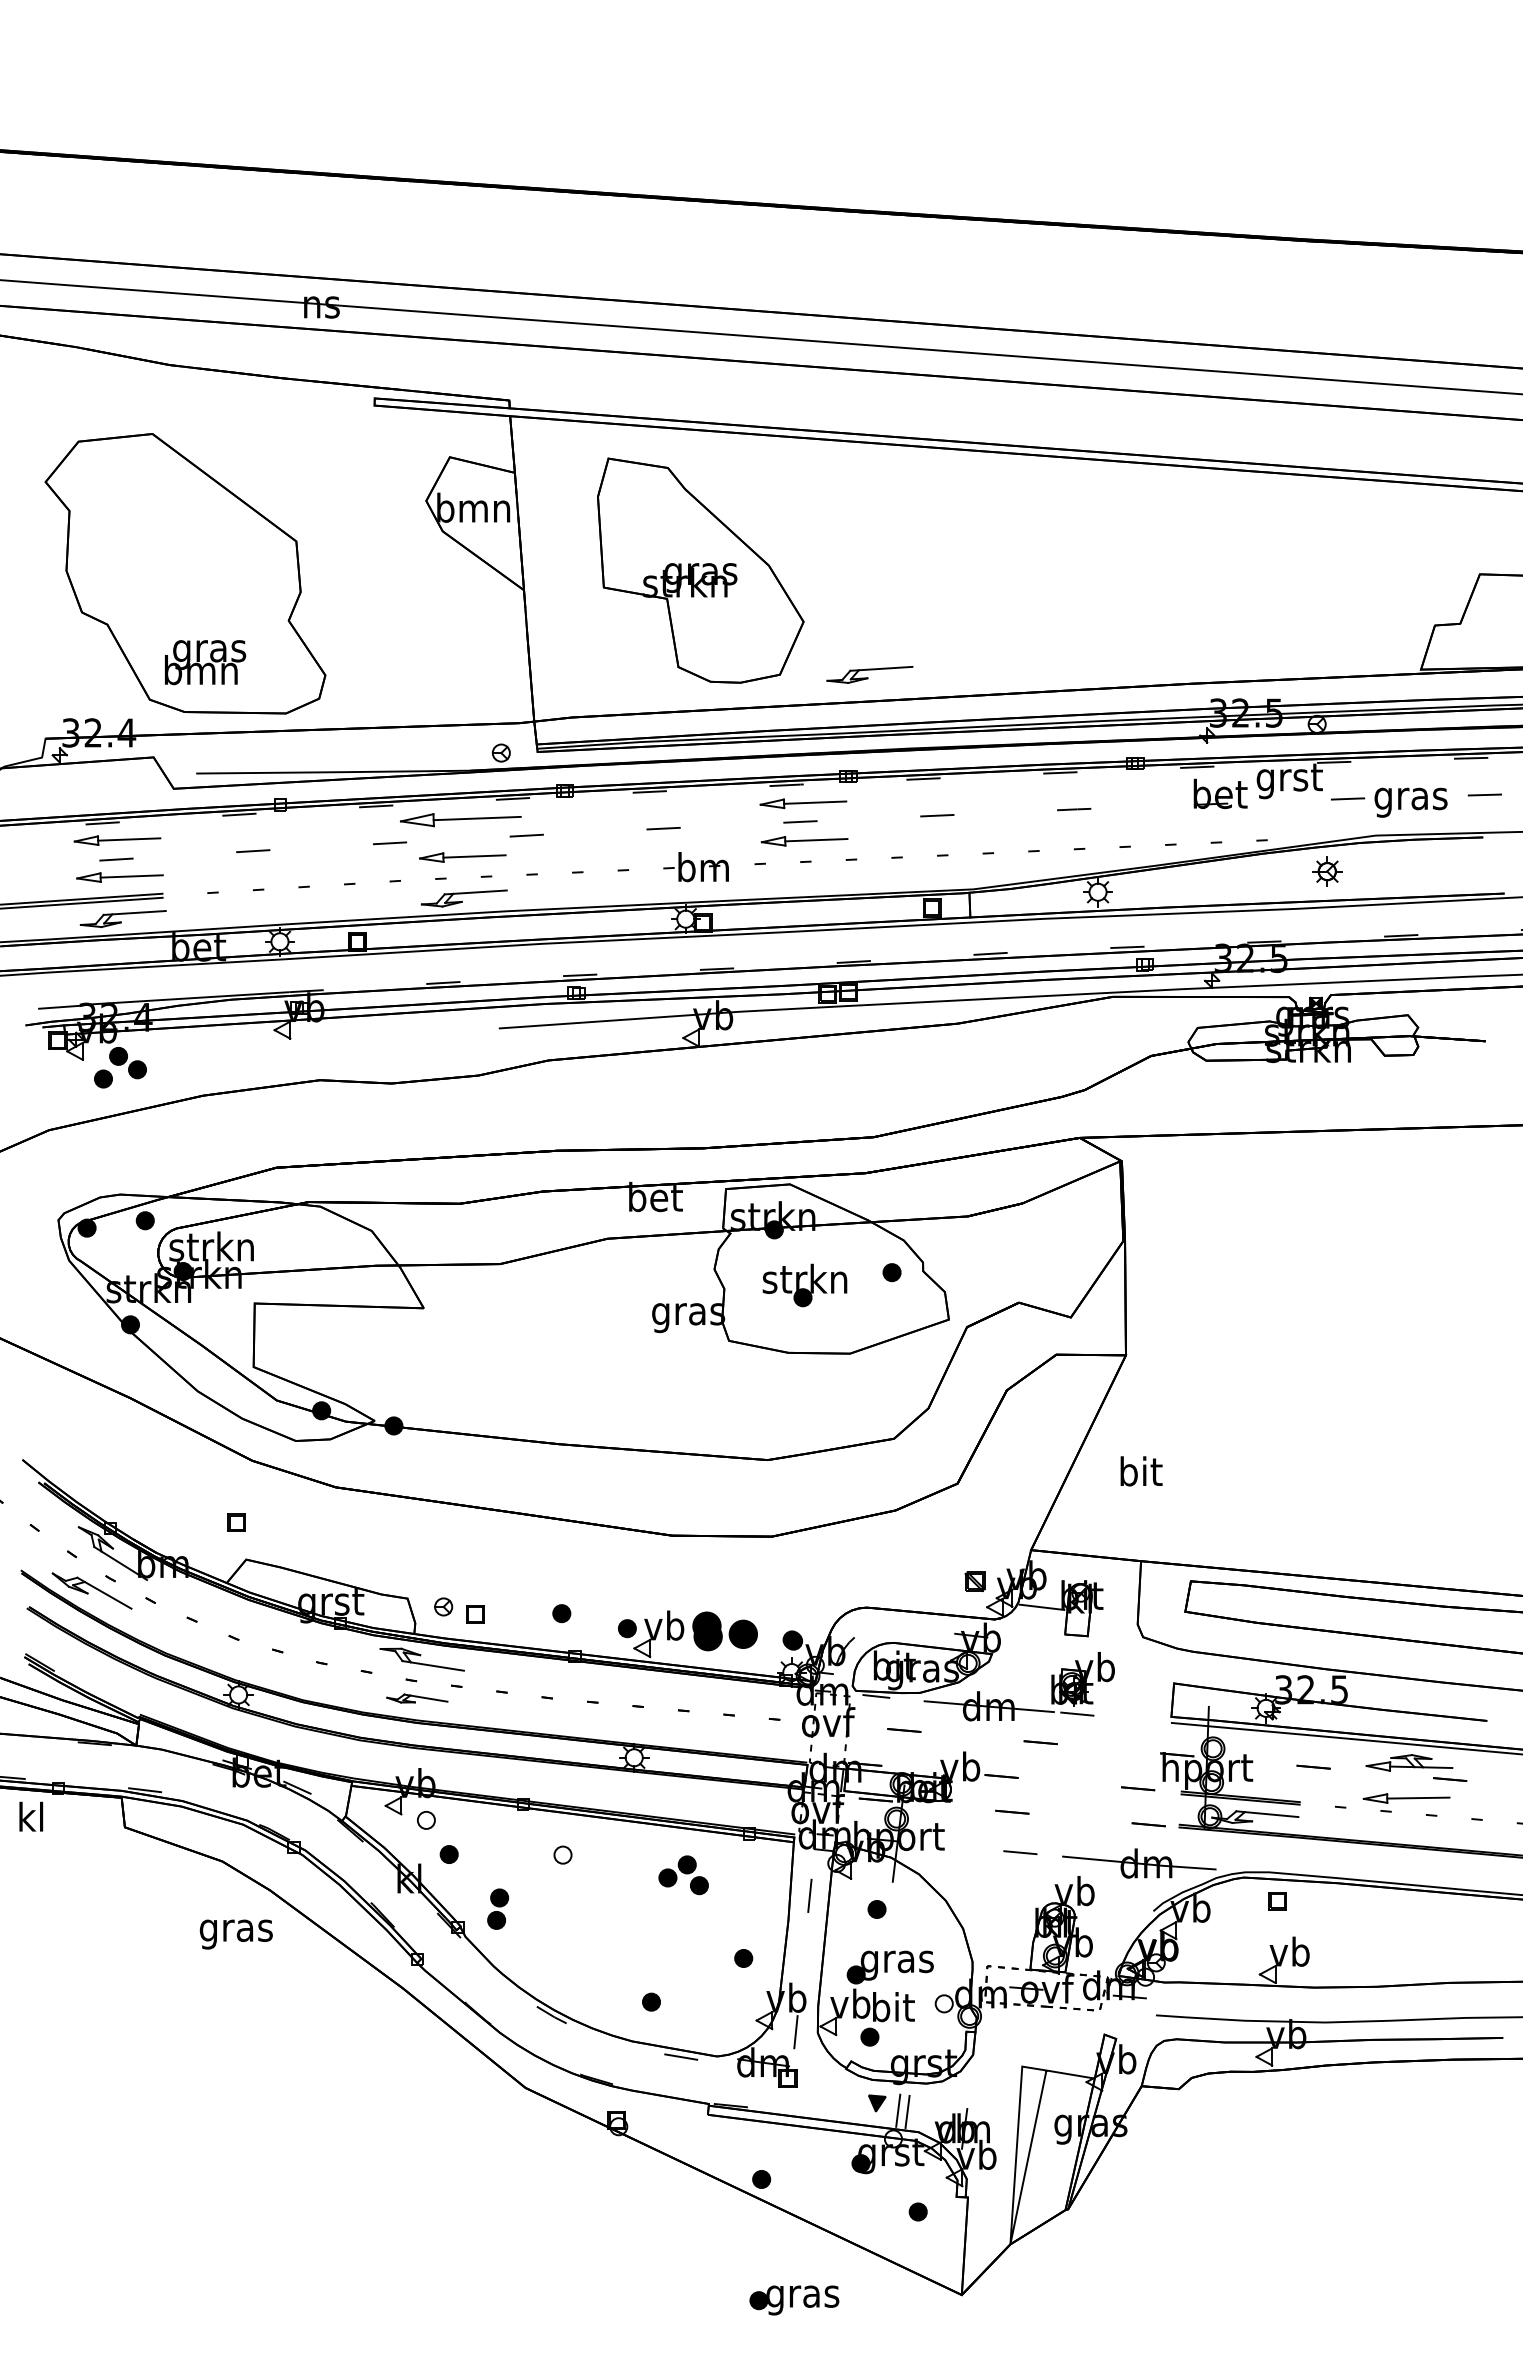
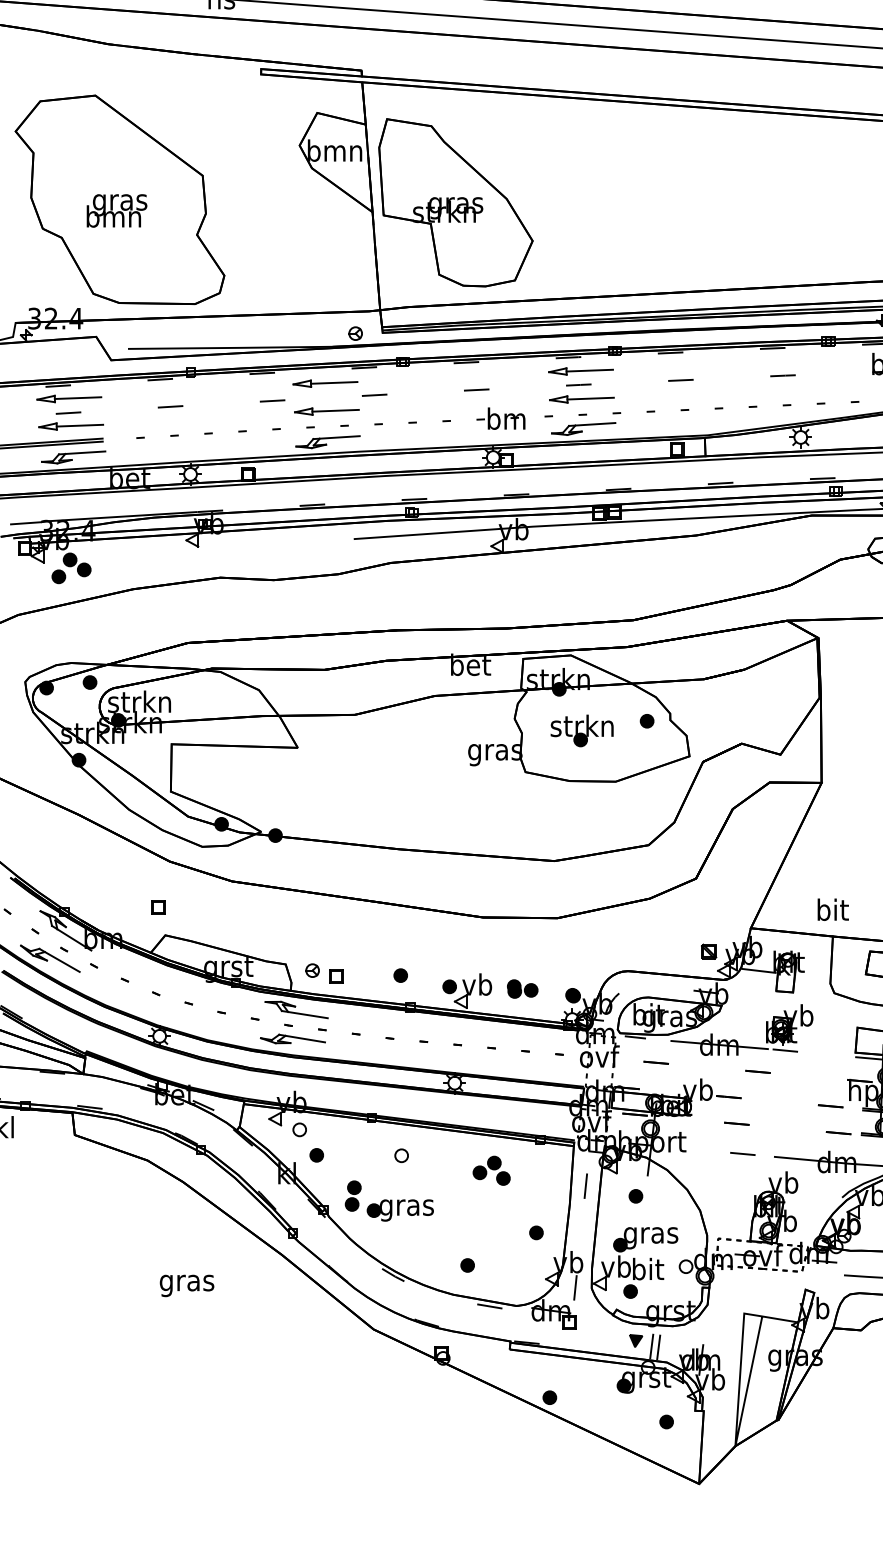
part: (700, 570) -> (455, 202), moved
text: (205, 662) -> (117, 210), moved
part: (869, 674) -> (583, 428), moved
part: (460, 820) -> (325, 383), size x0.71
text: (1141, 1471) -> (833, 909), moved
part: (725, 1631) -> (522, 988), size x0.62
part: (417, 1698) -> (293, 1038), size x1.43
text: (235, 1934) -> (186, 1285), moved
part: (794, 2300) -> (400, 1210), moved

